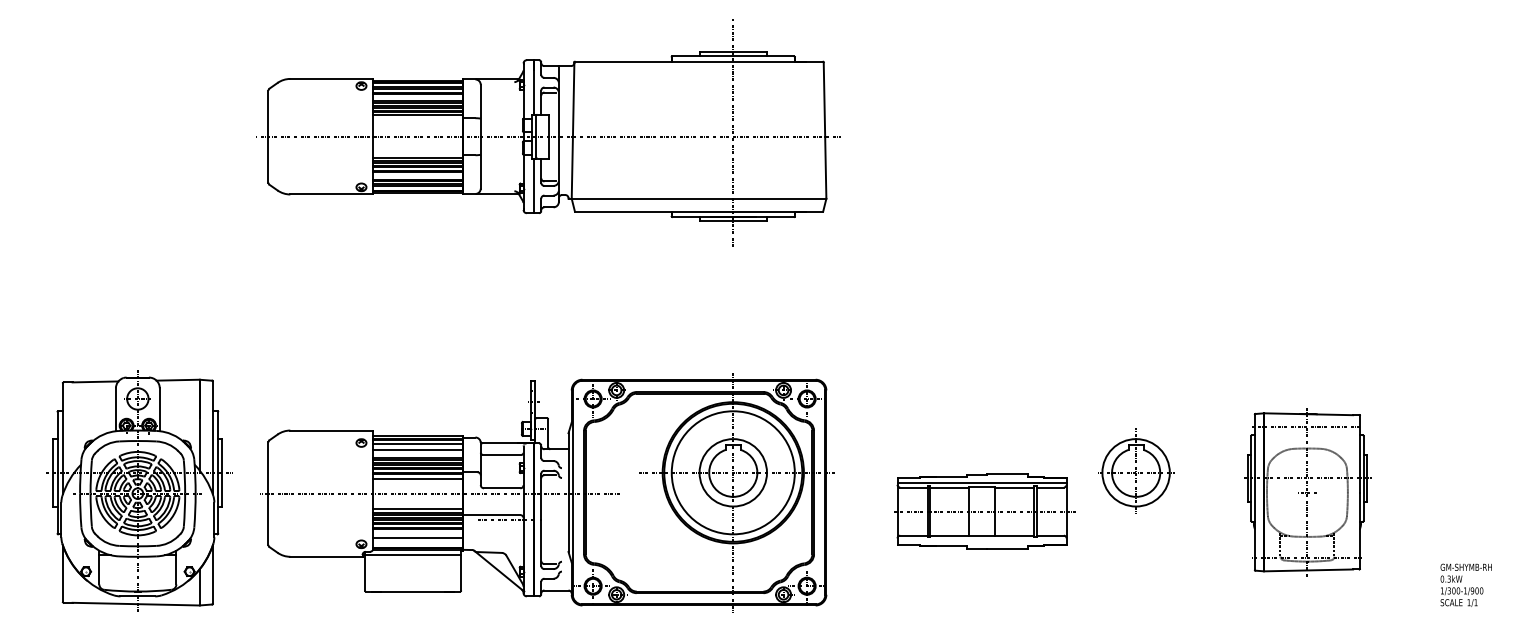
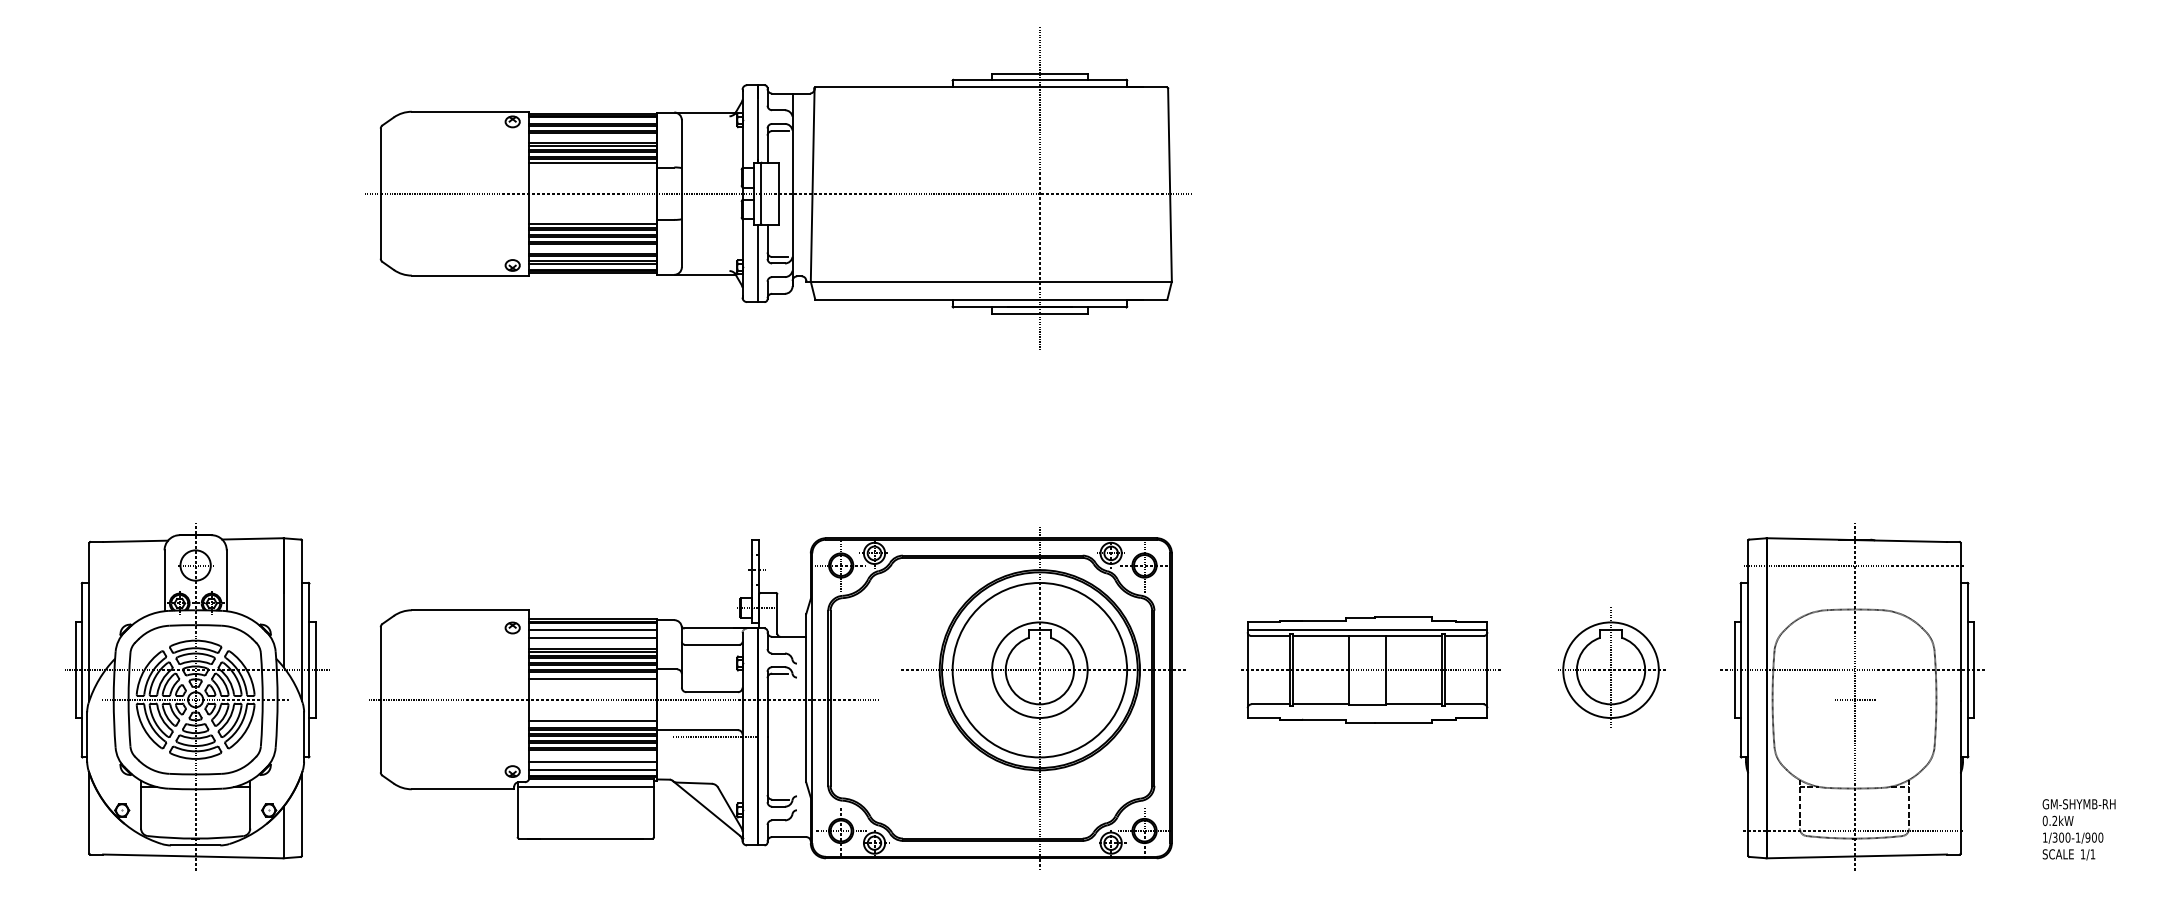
part: (1306, 491) -> (1852, 696), size x1.43
part: (984, 511) -> (1370, 669), moved
line: (417, 542) -> (592, 769), added
text: (1448, 579) -> (2054, 821), 0.3kW -> 0.2kW

